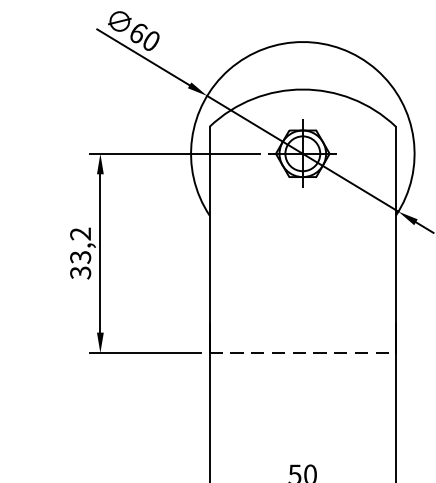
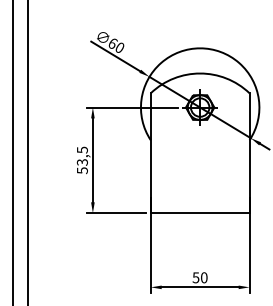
text: (78, 251) -> (81, 159), 33,2 -> 53,5
line: (303, 353) -> (200, 213), dashed -> solid

